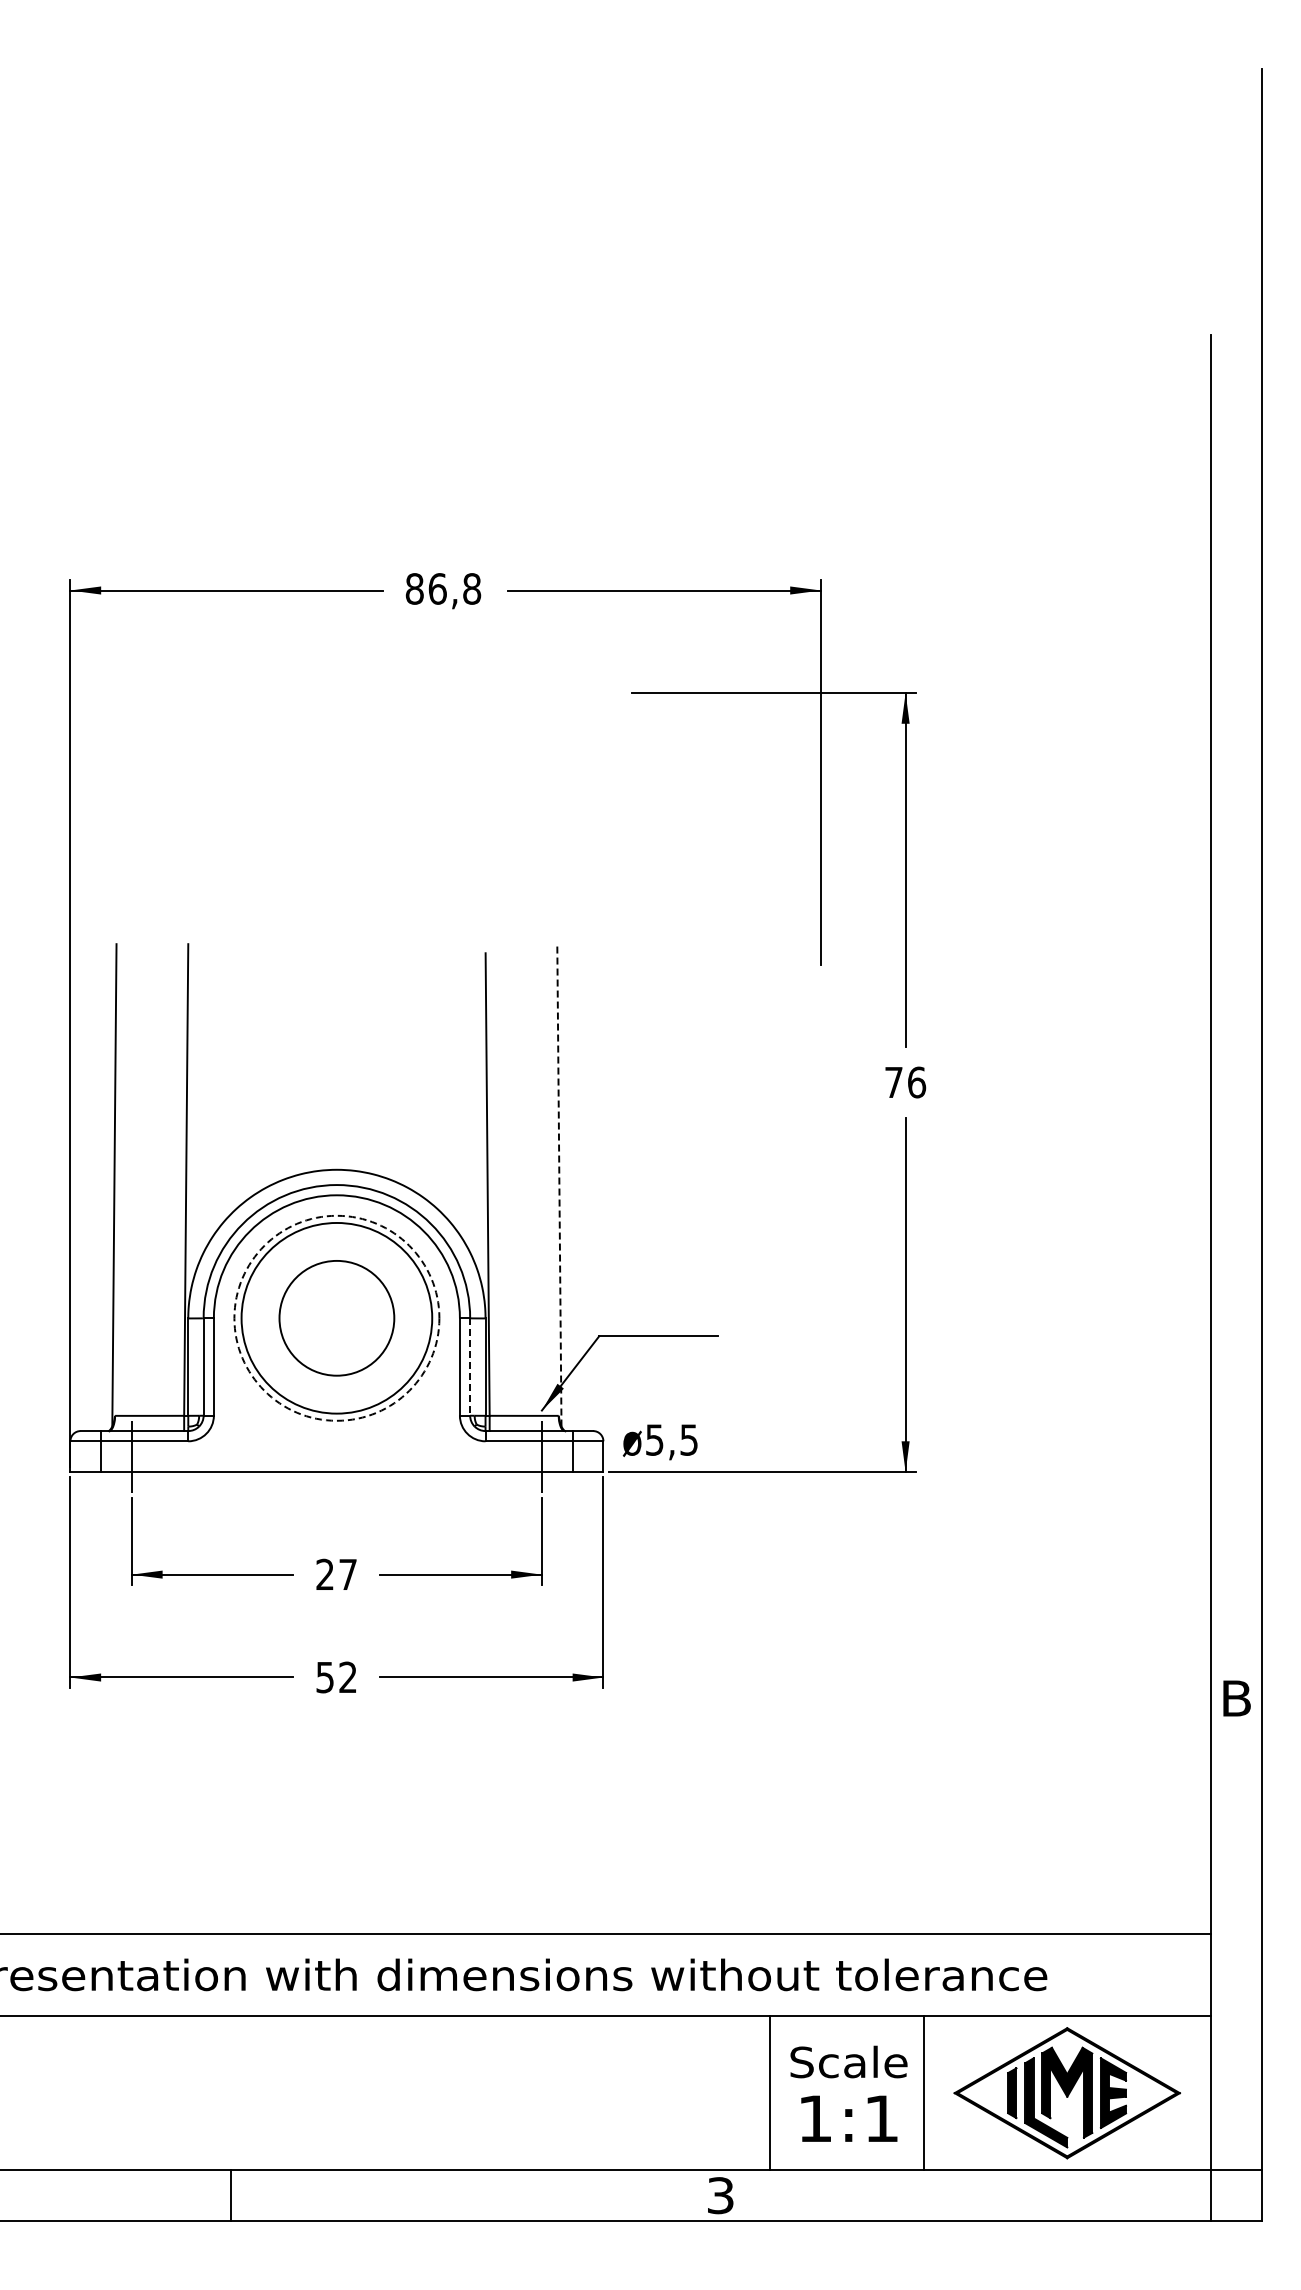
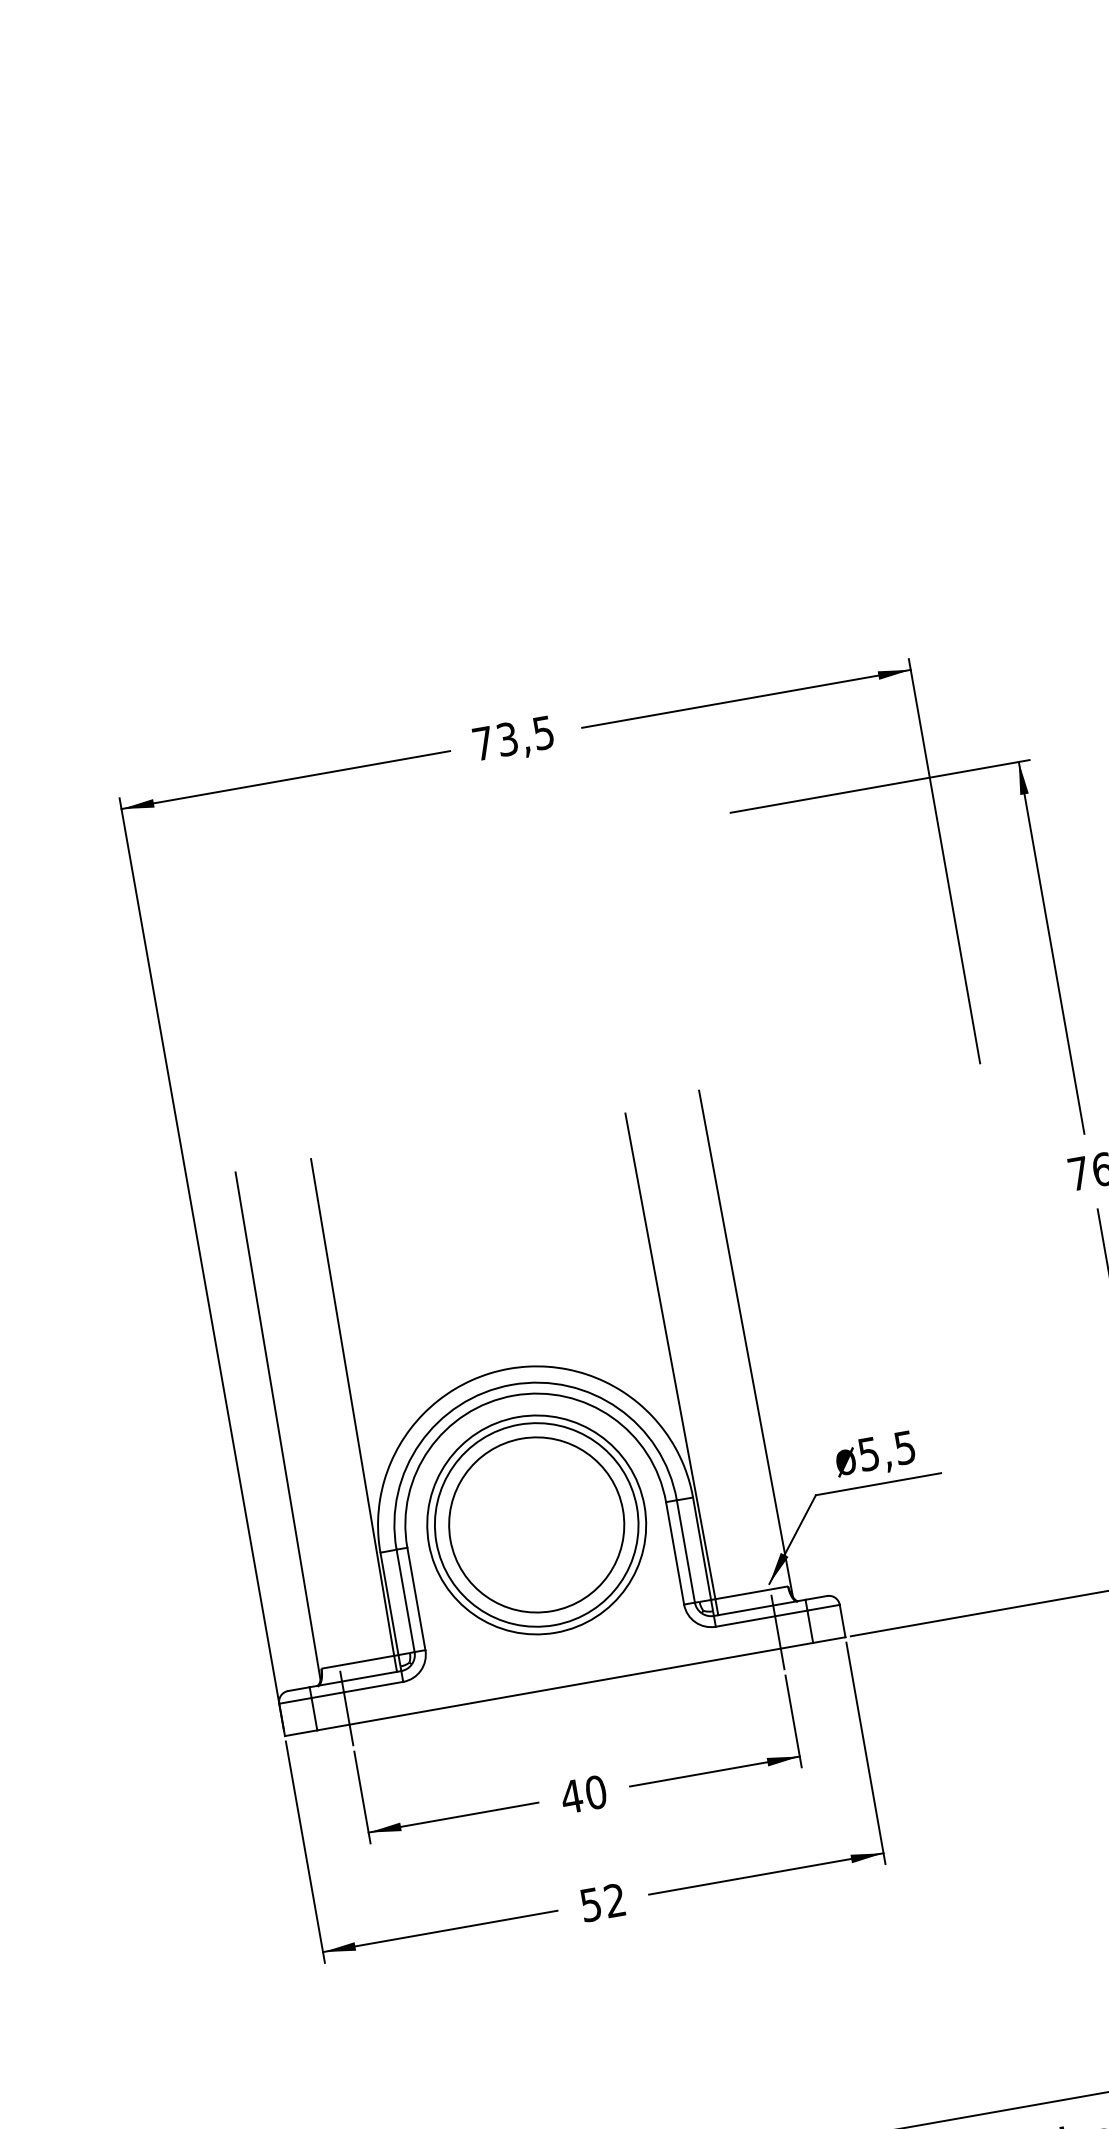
text: (443, 588) -> (513, 737), 86,8 -> 73,5
line: (559, 1184) -> (745, 1342), dashed -> solid
circle: (336, 1317) -> (536, 1524), dashed -> solid
circle: (336, 1318) -> (536, 1525), size x1.43
line: (470, 1366) -> (686, 1550), dashed -> solid
text: (659, 1442) -> (874, 1455), moved
text: (336, 1574) -> (583, 1794), 27 -> 40

